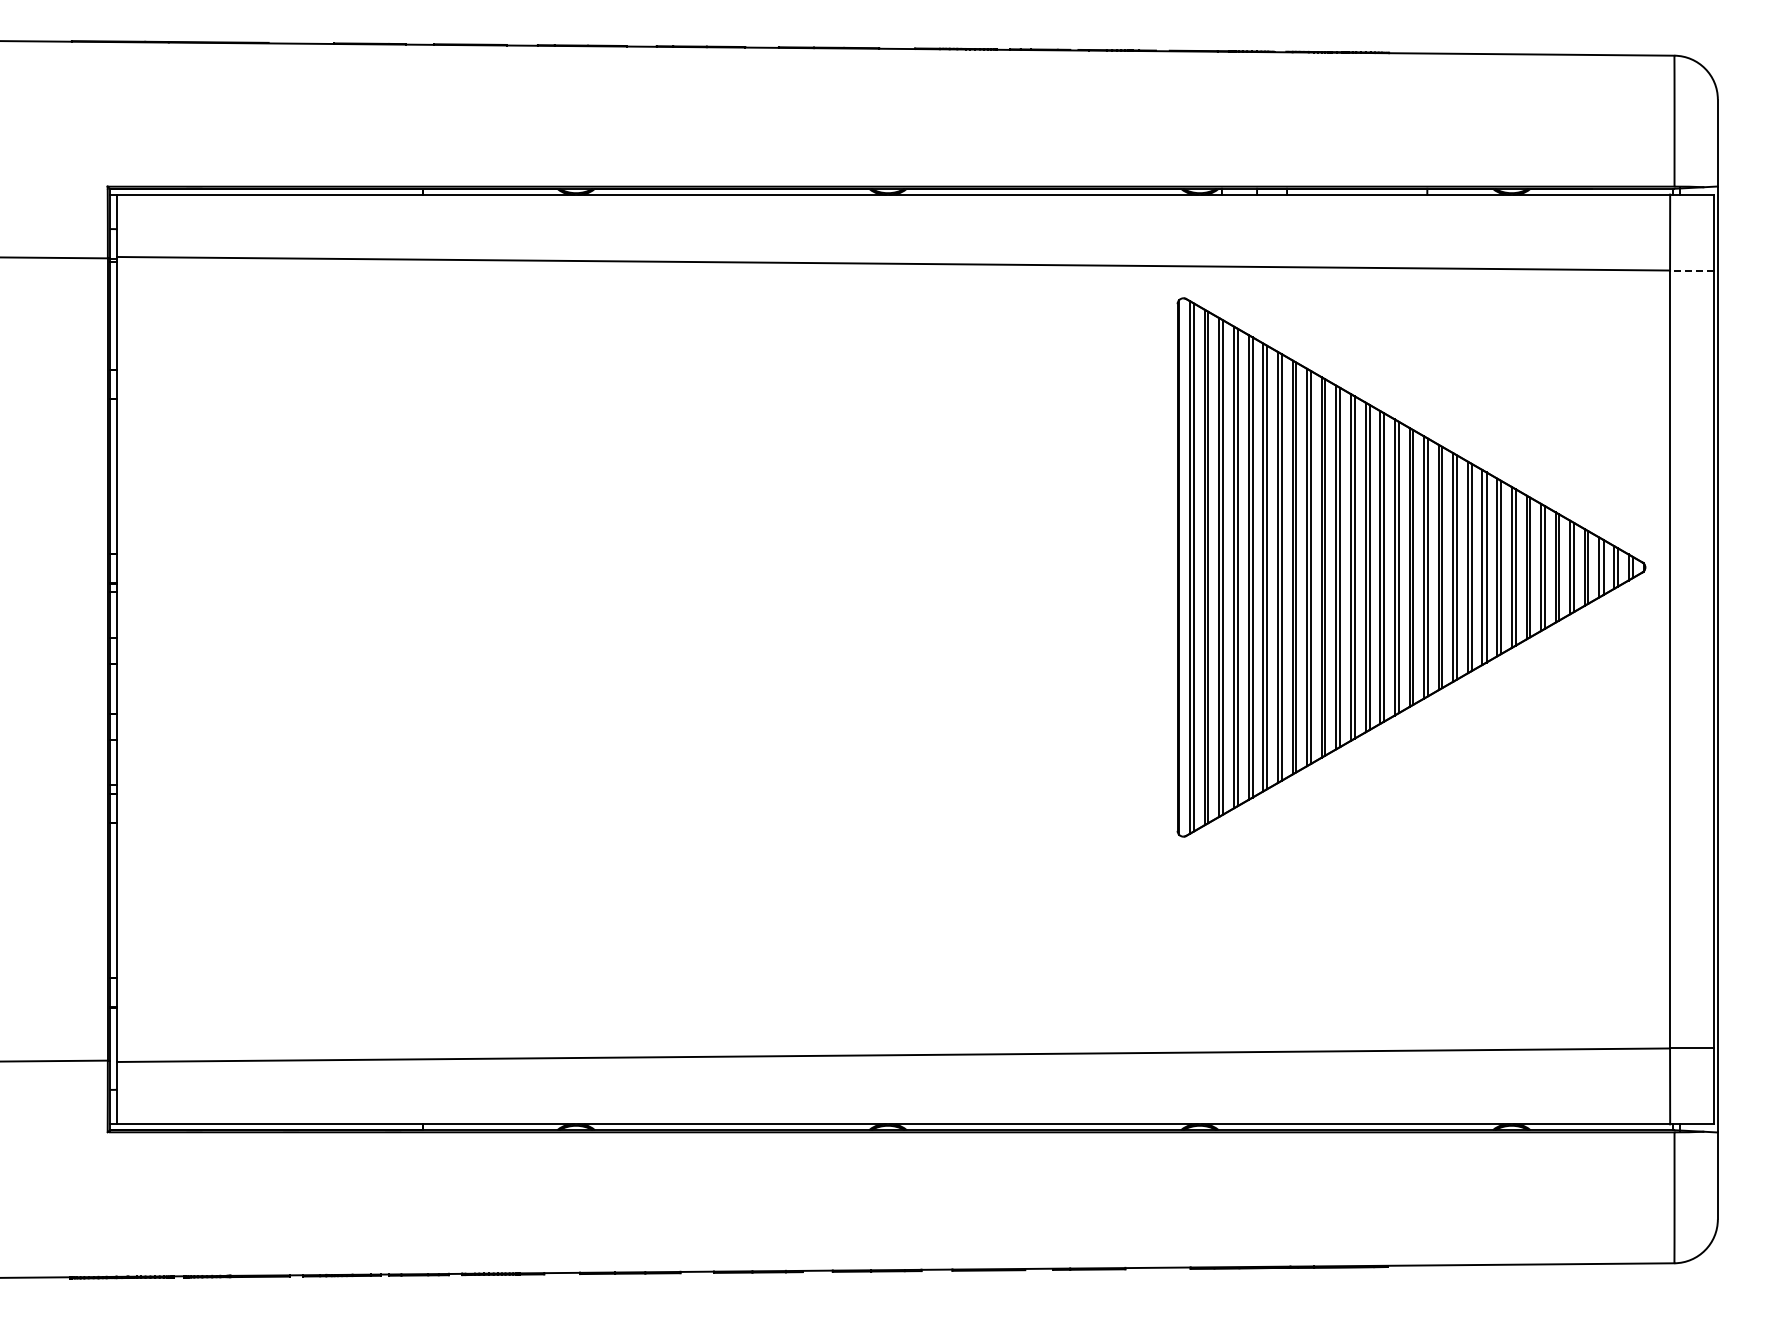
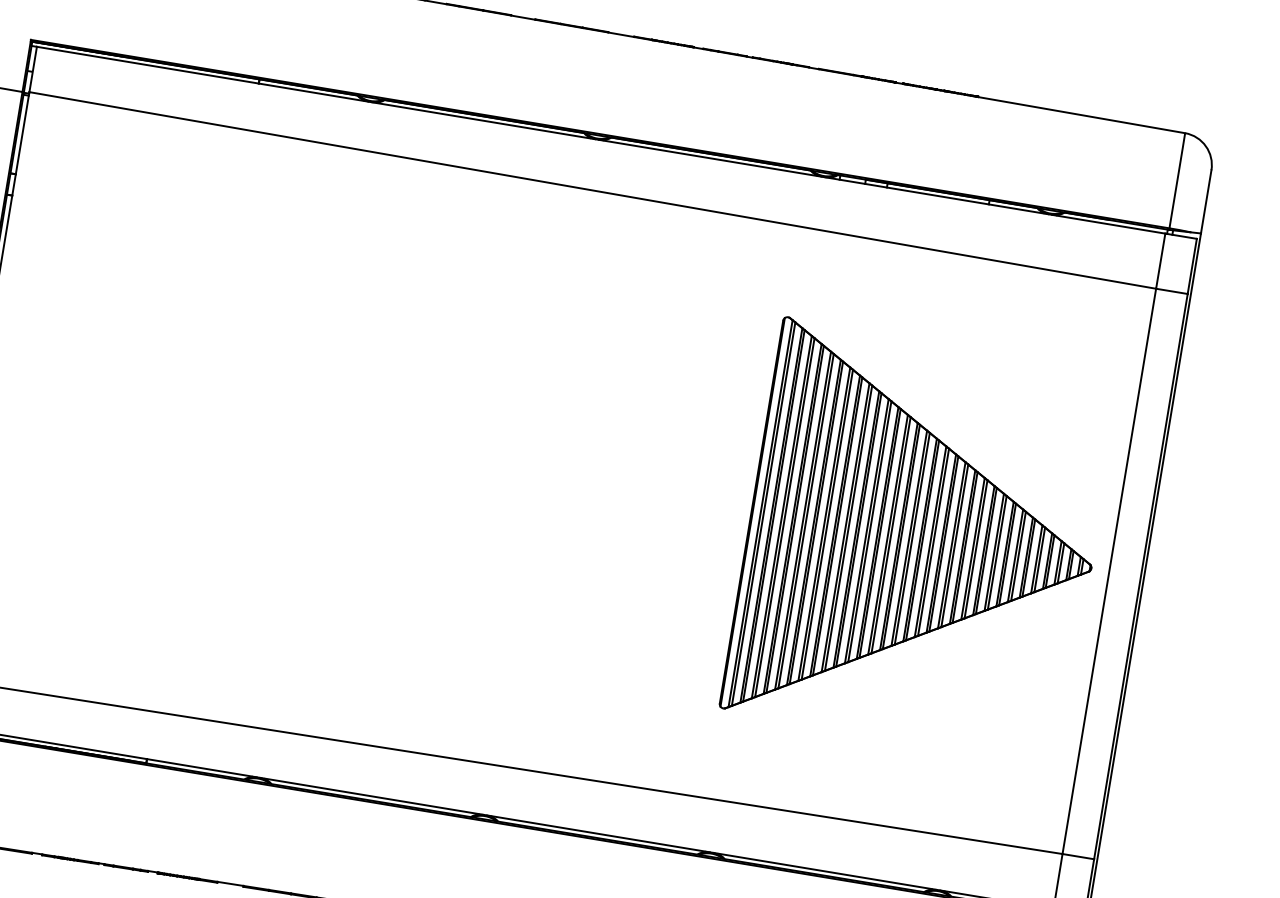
line: (1691, 270) -> (1171, 291), dashed -> solid
part: (1411, 567) -> (921, 540), moved

